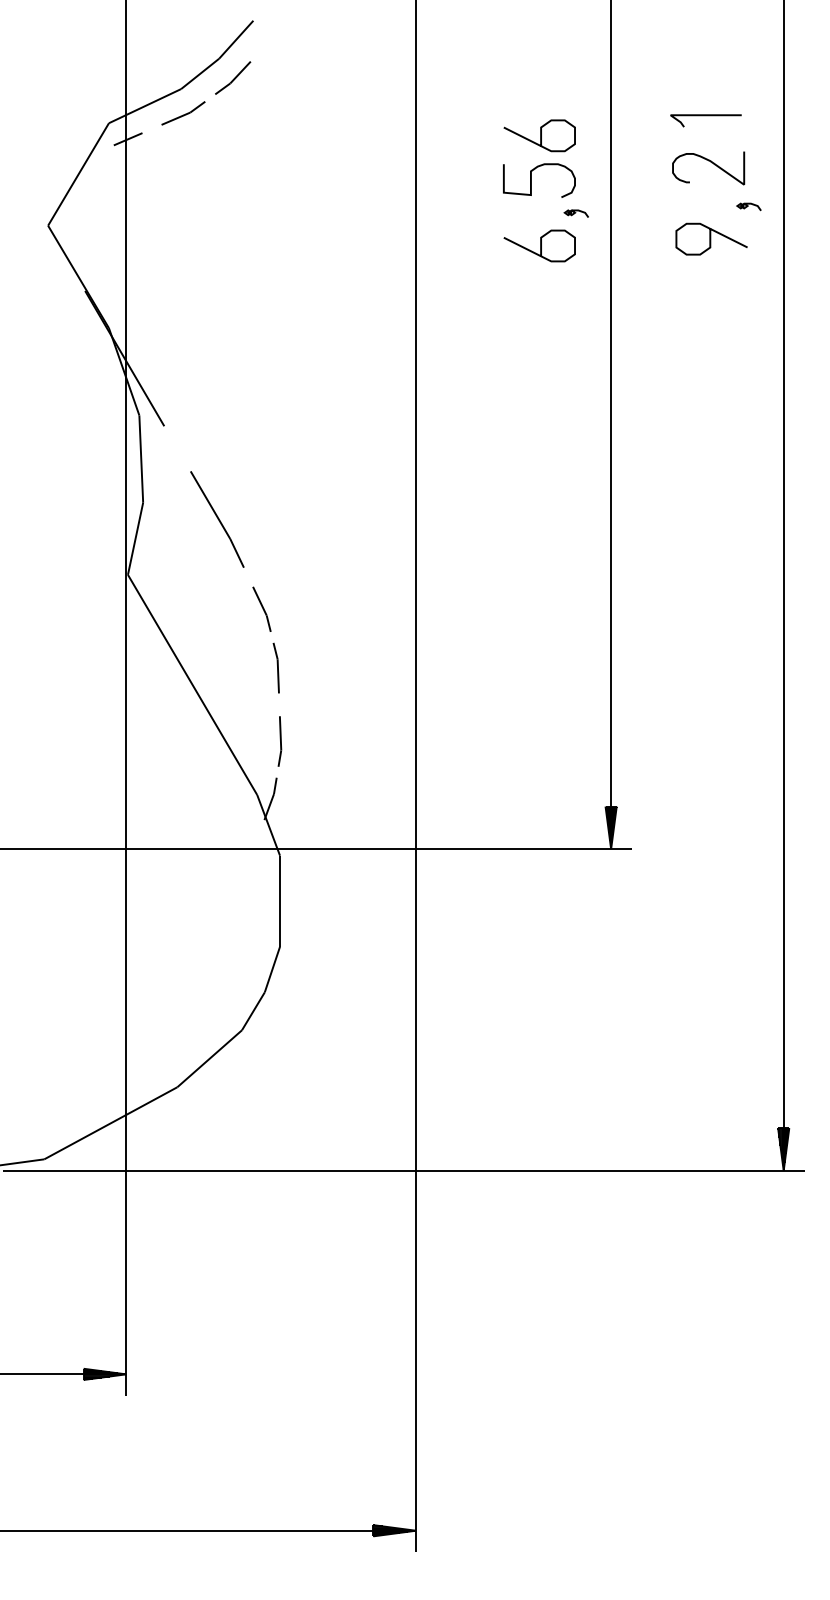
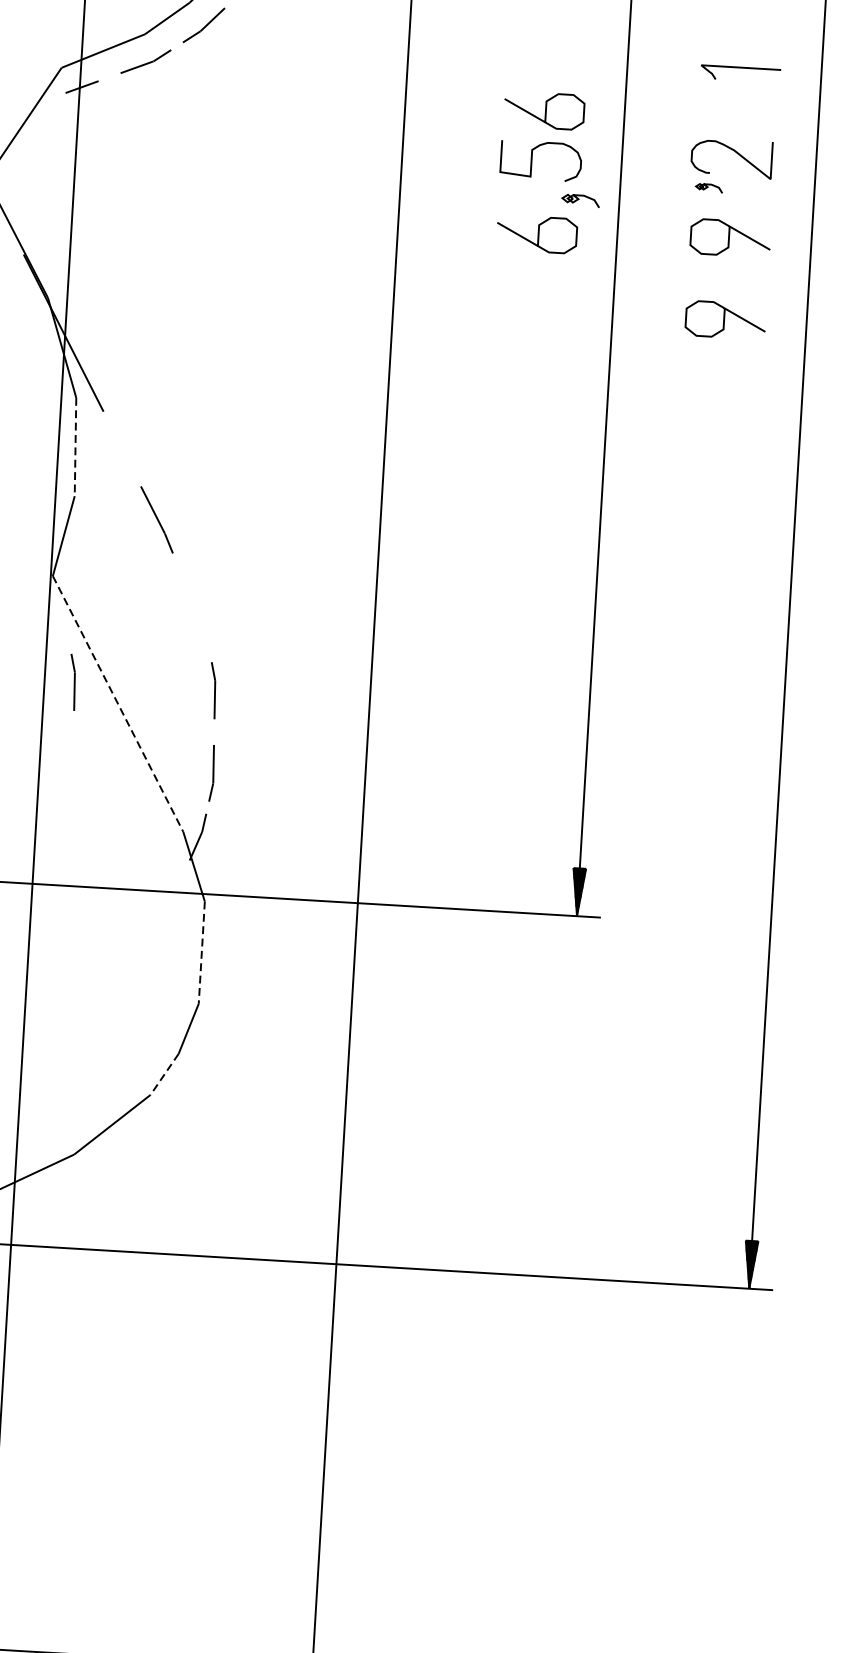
line: (705, 116) -> (740, 69), moved
part: (748, 206) -> (708, 187), moved
part: (575, 213) -> (579, 200), size x1.4
curve: (711, 311) -> (725, 319), added
line: (141, 459) -> (75, 447), solid -> dashed
part: (217, 519) -> (157, 519), size x0.6
part: (261, 608) -> (200, 622), removed
part: (150, 667) -> (71, 681), added
line: (192, 684) -> (118, 703), solid -> dashed
line: (280, 901) -> (202, 952), solid -> dashed
line: (253, 1011) -> (164, 1074), solid -> dashed

